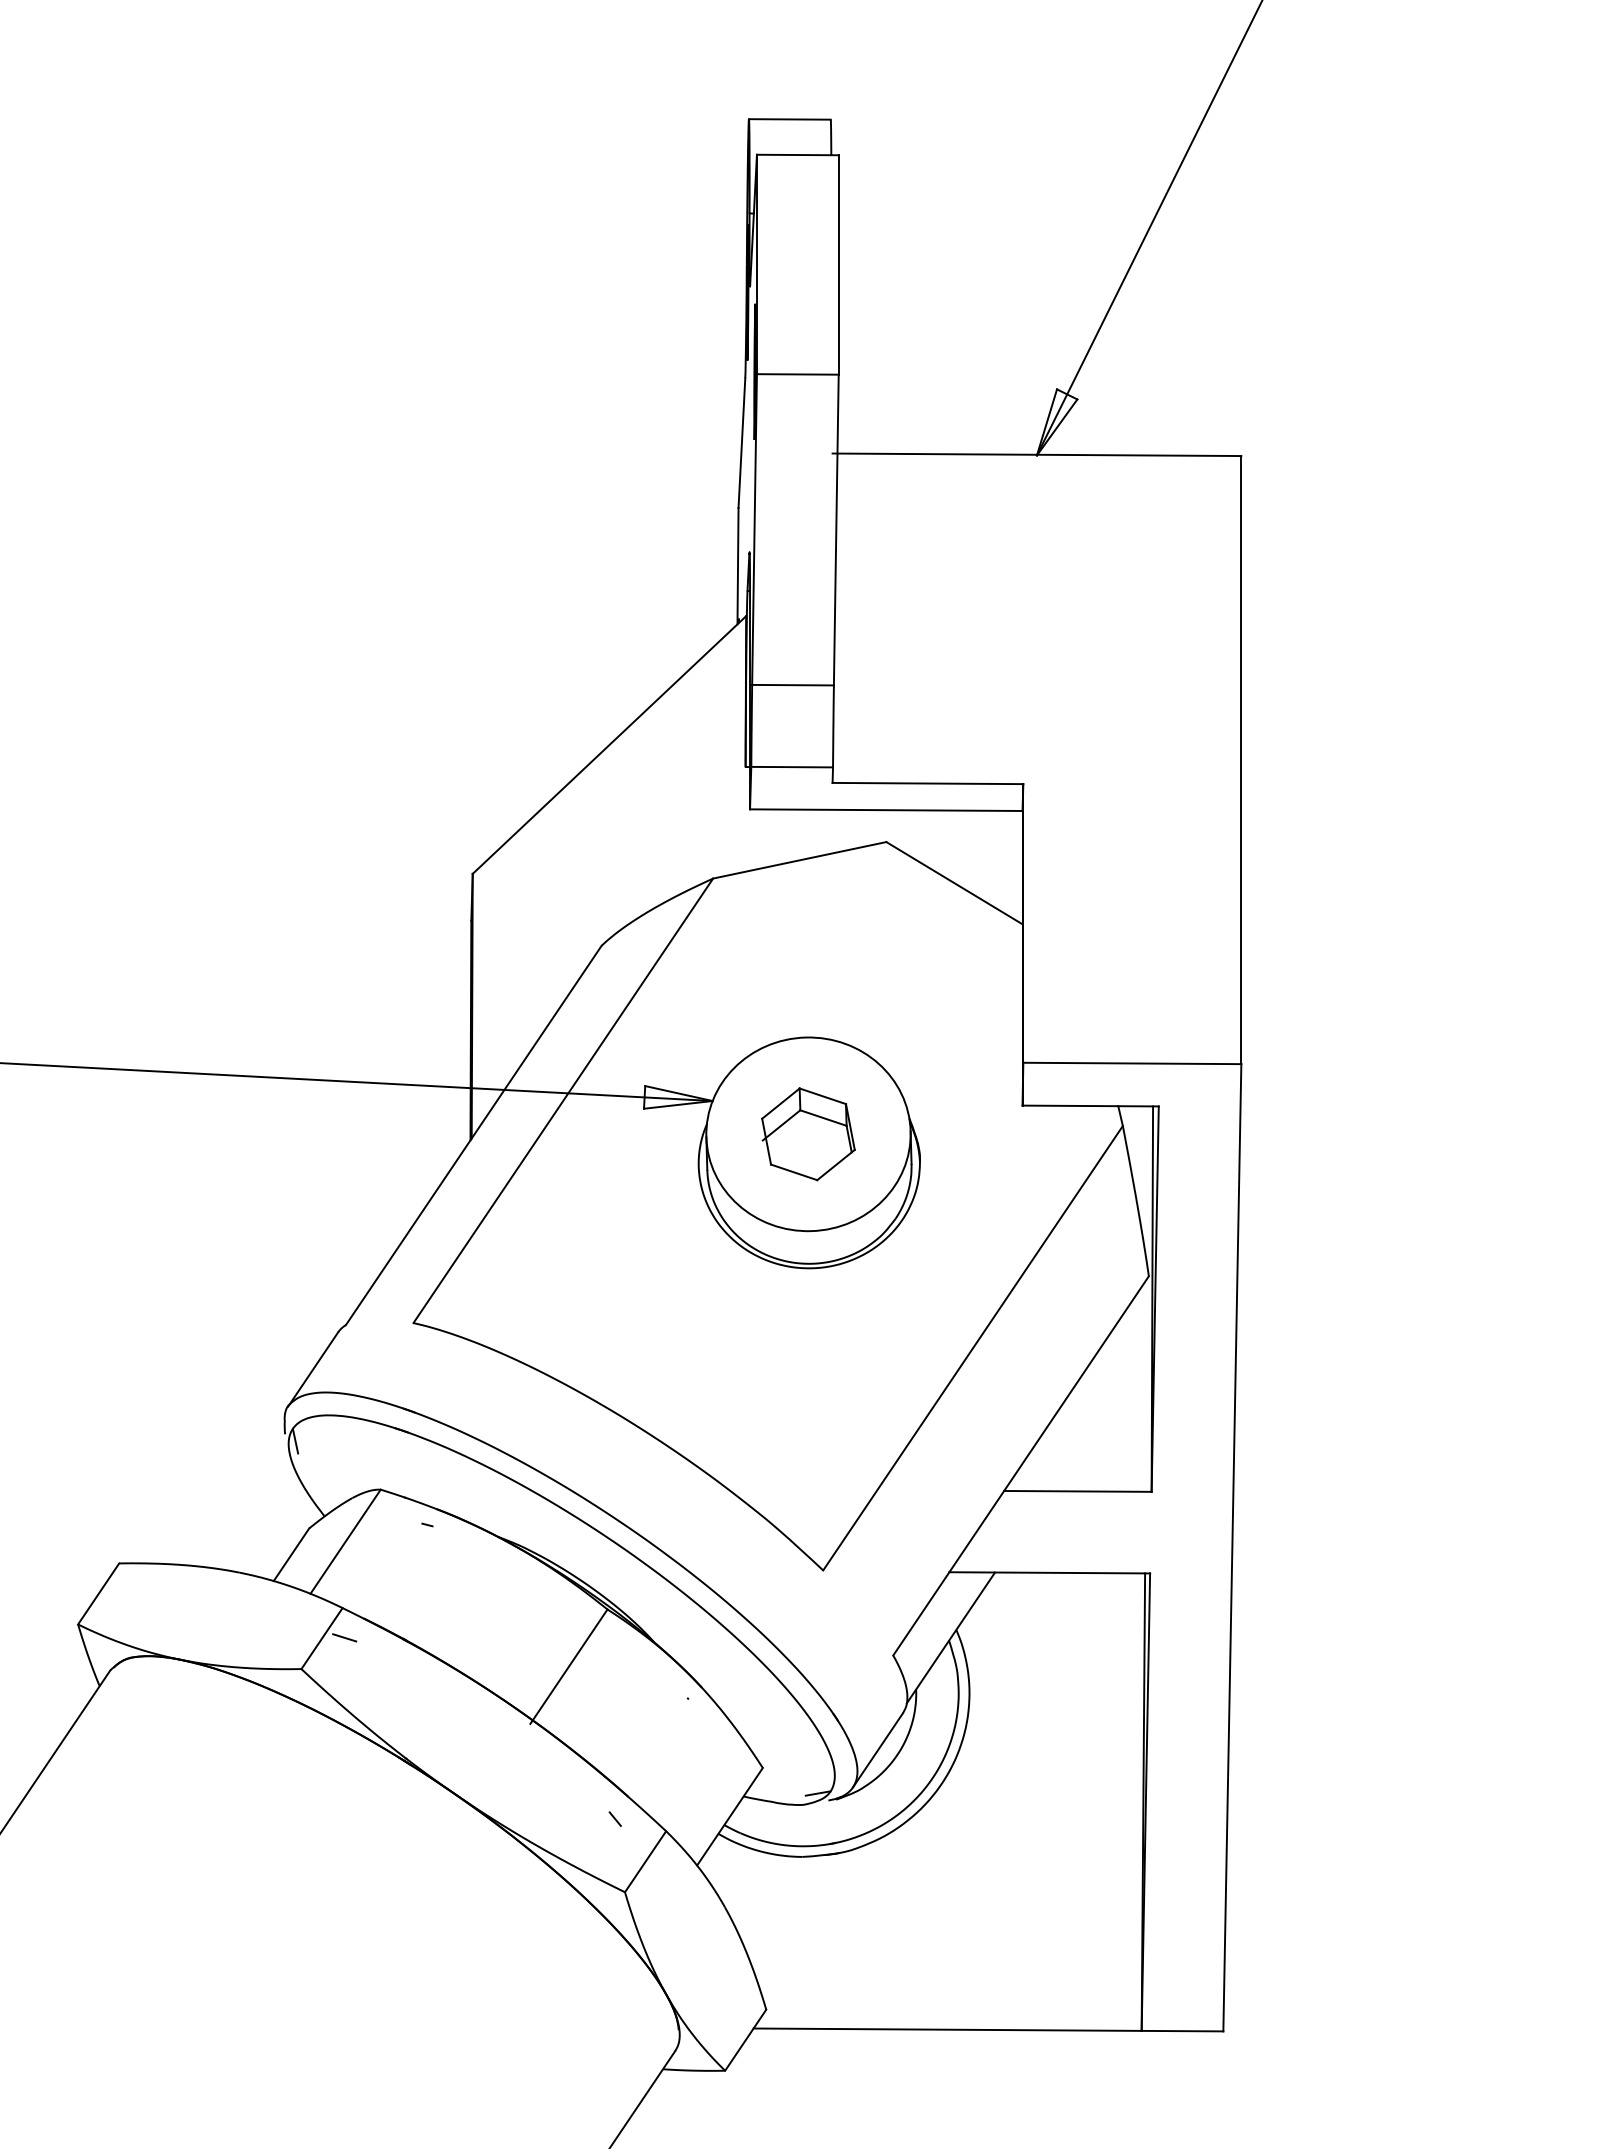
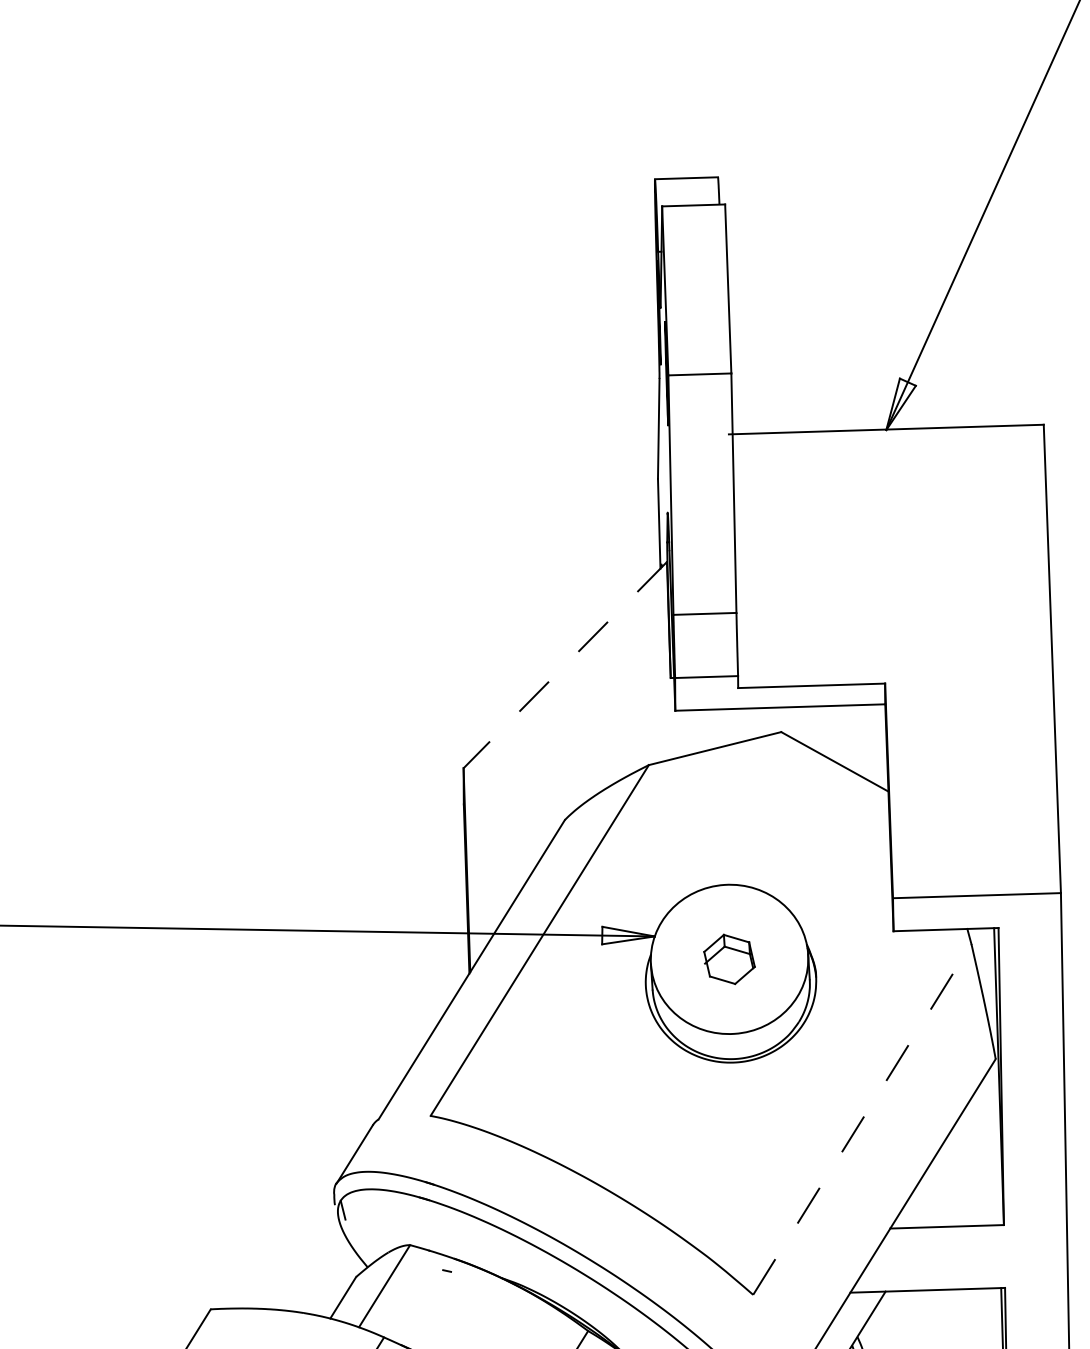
line: (609, 745) -> (565, 665), solid -> dashed
part: (808, 1134) -> (729, 959), size x0.7
line: (973, 1347) -> (862, 1118), solid -> dashed

